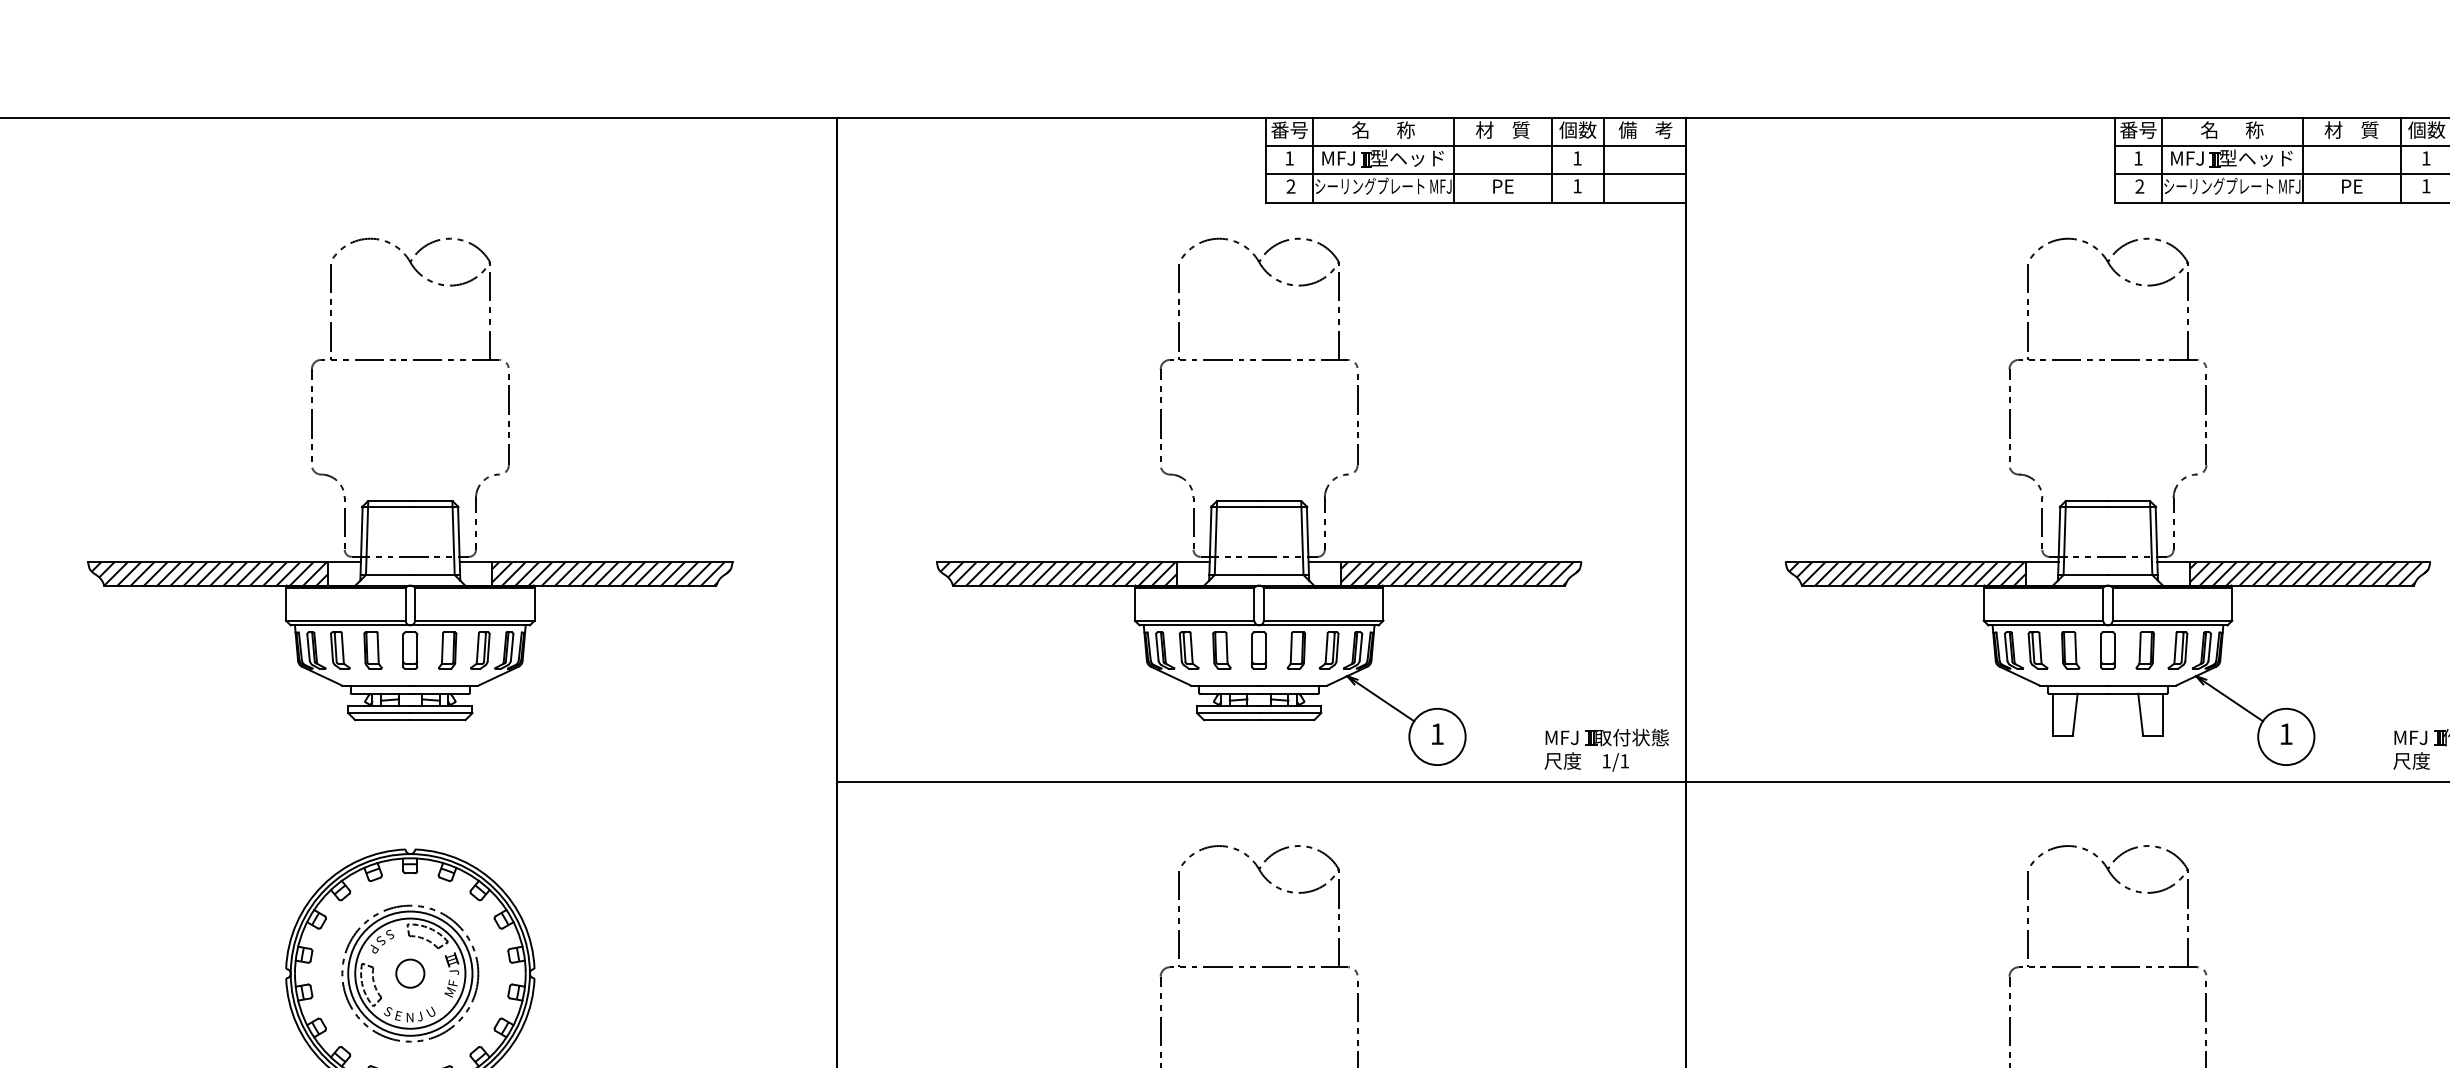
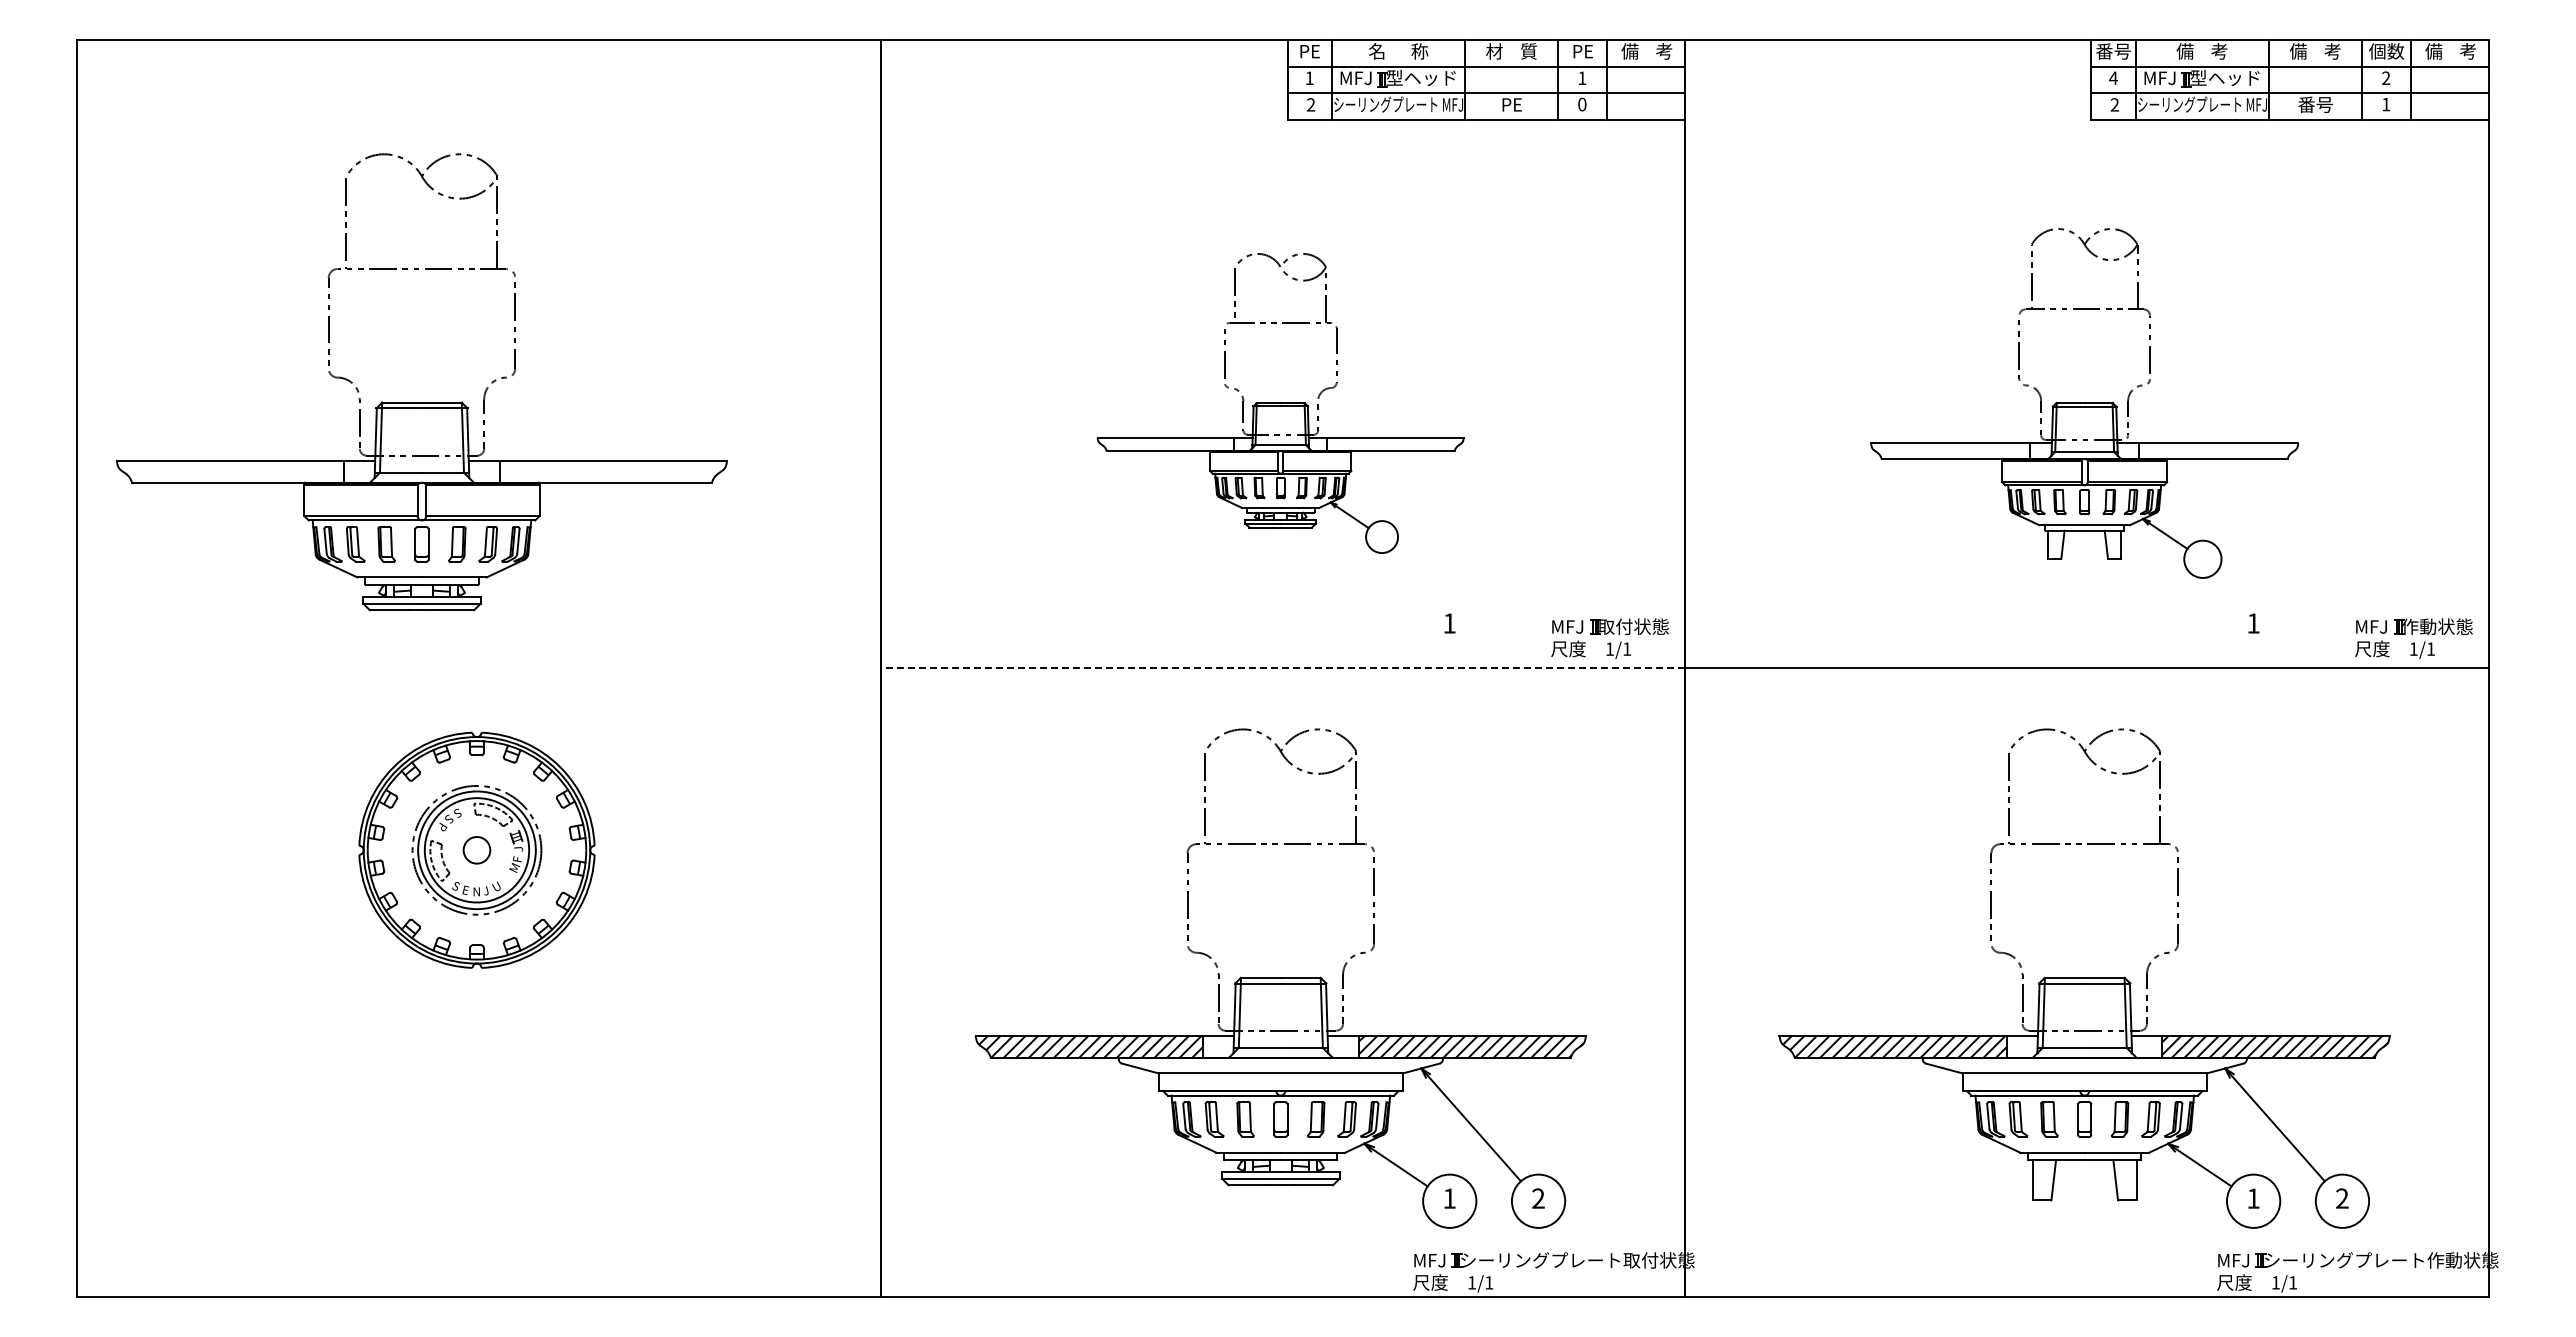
text: (1289, 130) -> (1309, 51), 番号 -> PE
text: (1577, 130) -> (1582, 51), 個数 -> PE
text: (2232, 130) -> (2202, 51), 名      称 -> 備    考
text: (2350, 130) -> (2314, 51), 材    質 -> 備    考
text: (2138, 157) -> (2113, 77), 1 -> 4
text: (2426, 157) -> (2386, 77), 1 -> 2
text: (1577, 186) -> (1582, 104), 1 -> 0
text: (2351, 186) -> (2315, 104), PE -> 番号
part: (409, 500) -> (421, 402), moved
part: (1258, 501) -> (1280, 403), size x0.6
part: (2107, 501) -> (2084, 403), size x0.7
line: (1261, 781) -> (1283, 668), solid -> dashed

